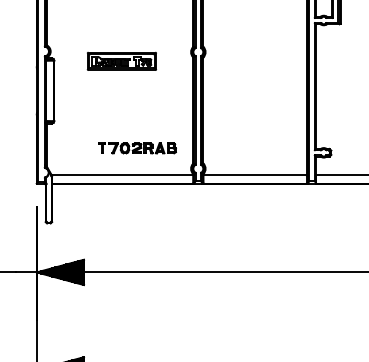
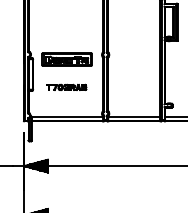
part: (120, 61) -> (66, 59), size x1.43
part: (136, 146) -> (66, 86), moved

